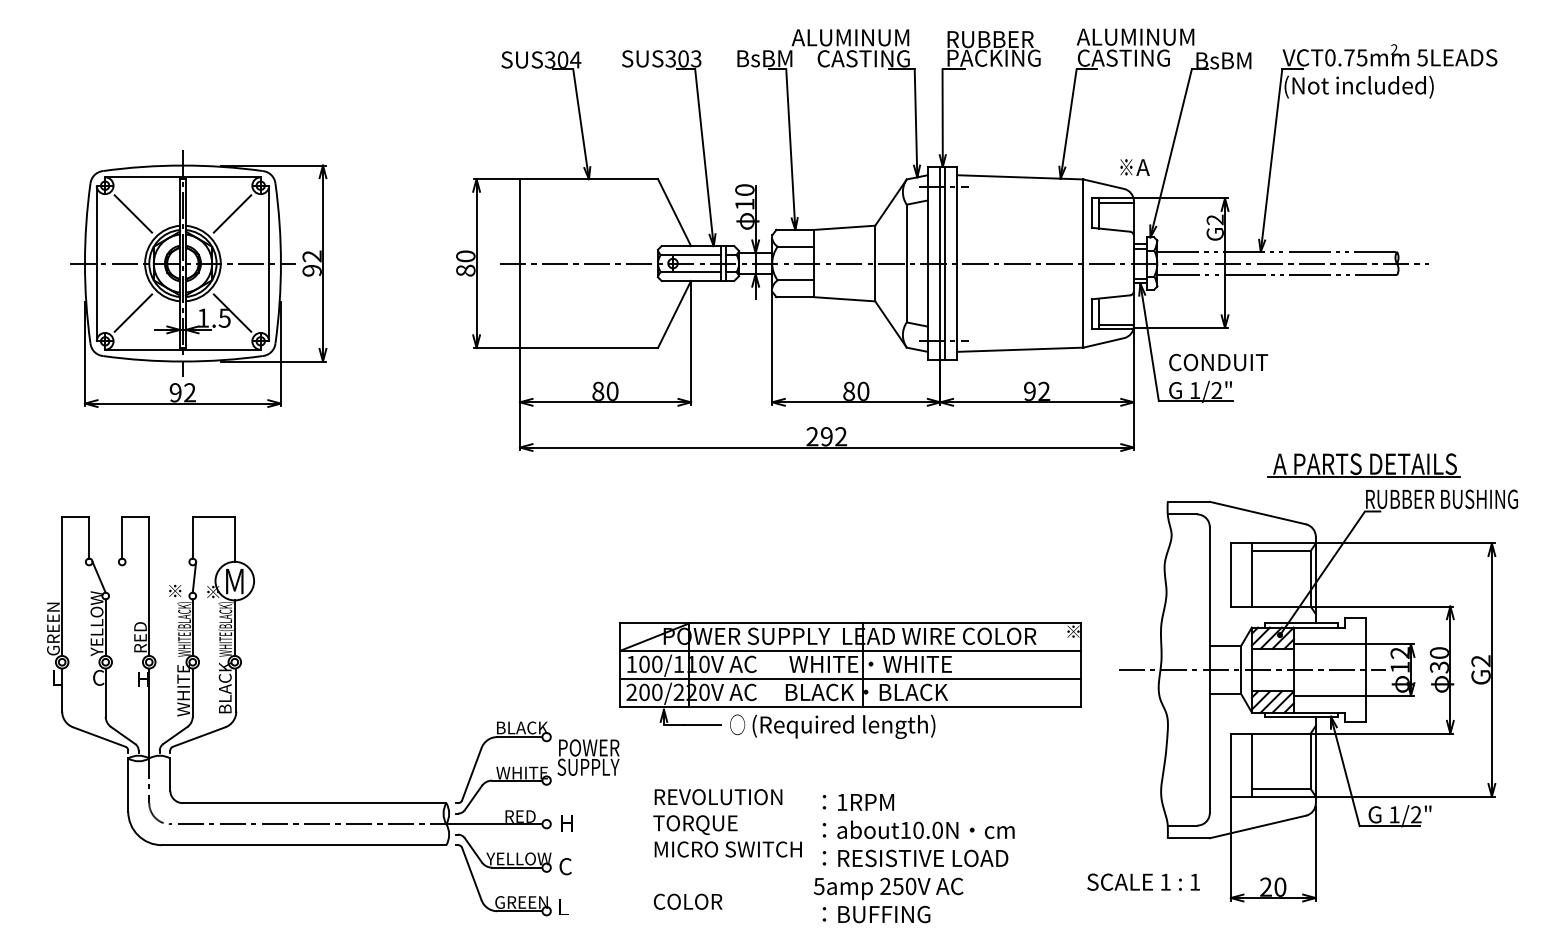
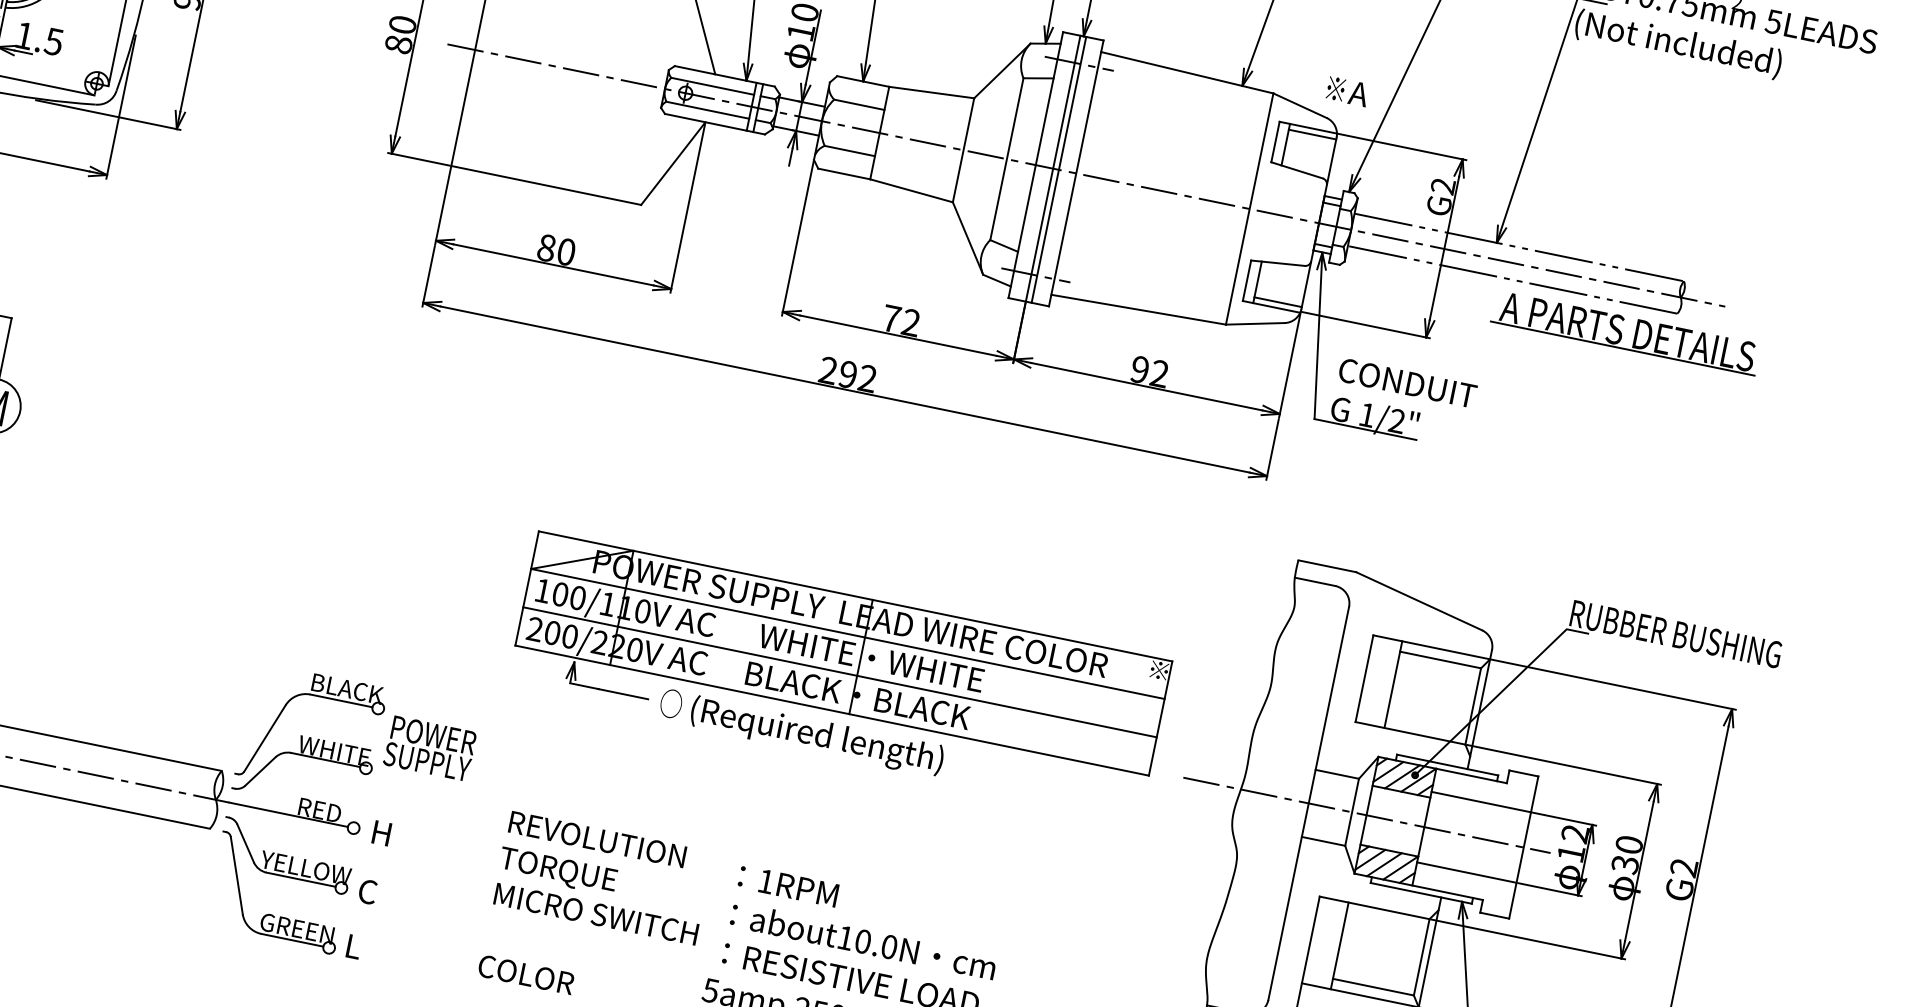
line: (232, 312) -> (66, 36), removed
text: (856, 390) -> (901, 319), 80 -> 72
part: (1363, 465) -> (1625, 333), moved
part: (850, 680) -> (839, 674), moved

